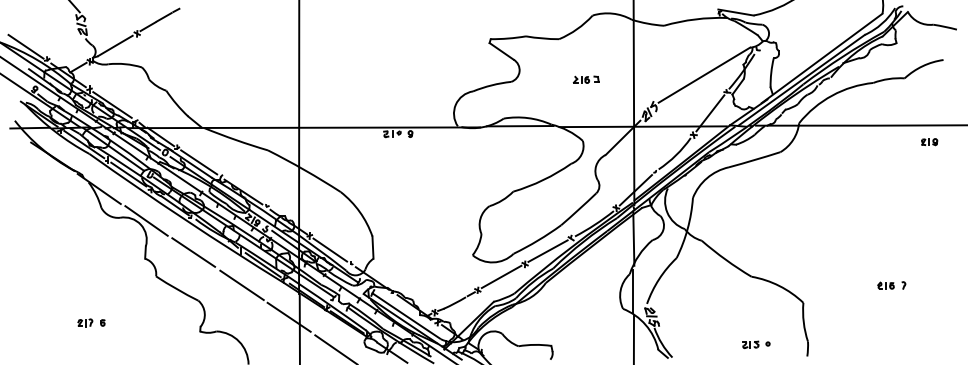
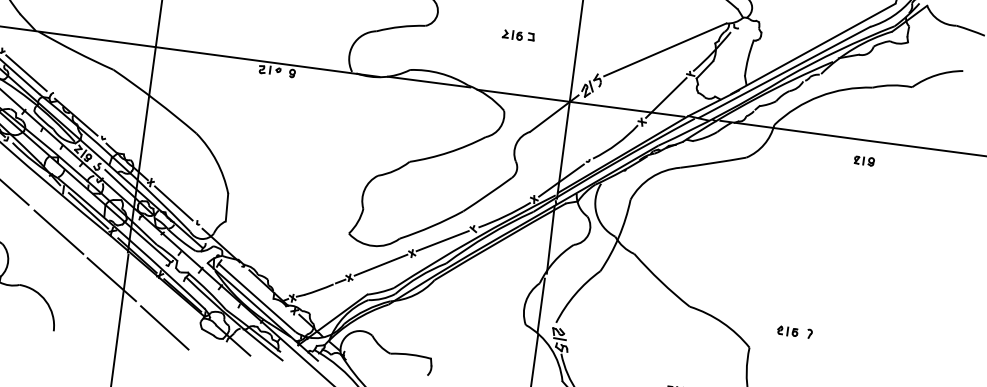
part: (929, 142) -> (864, 161), moved
part: (891, 285) -> (794, 331), moved

